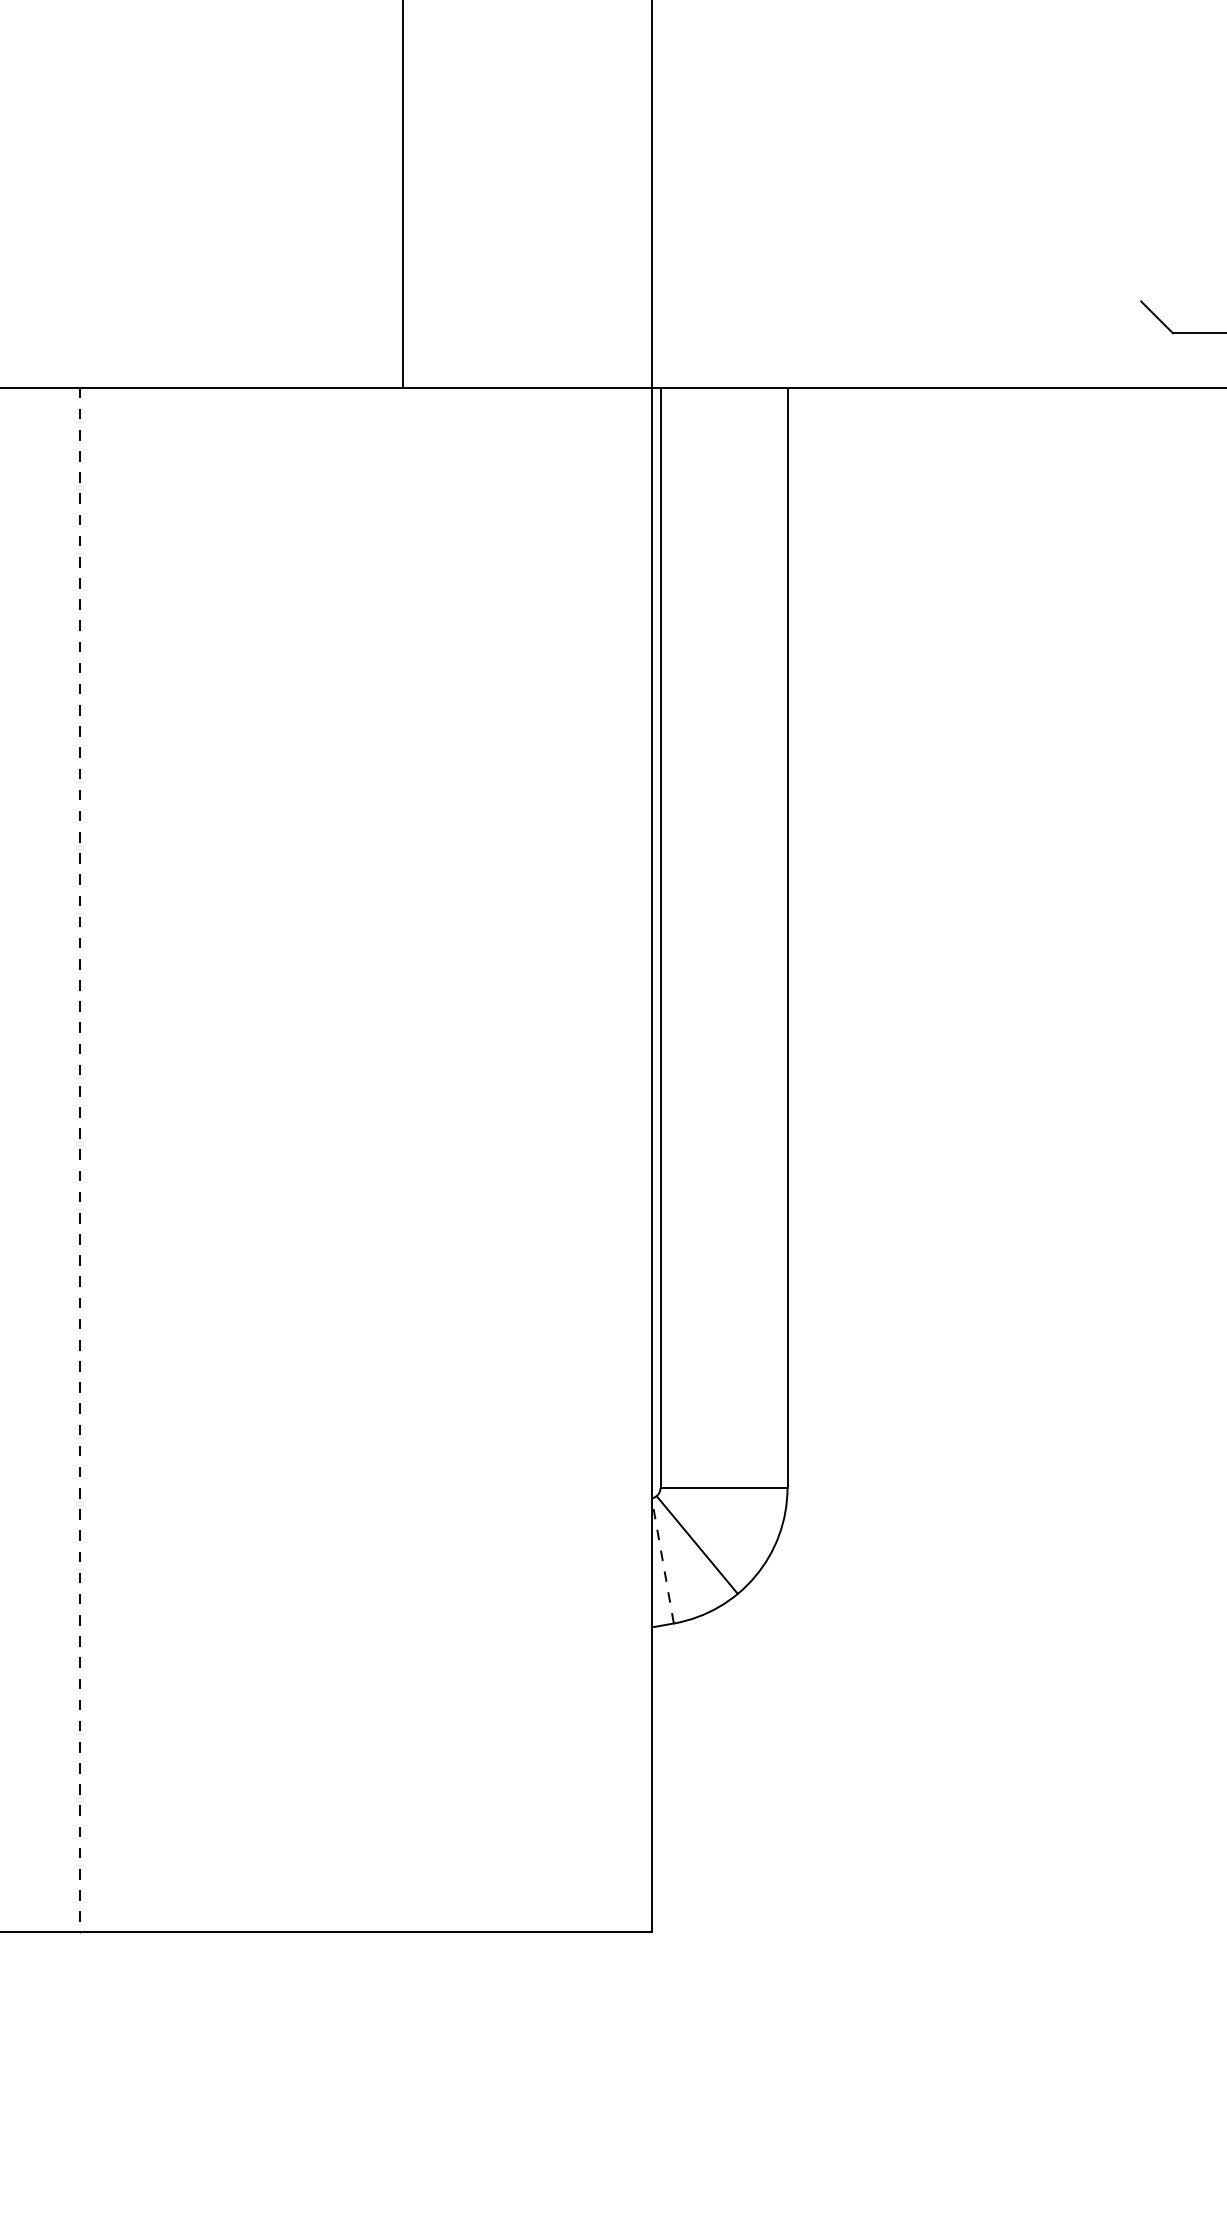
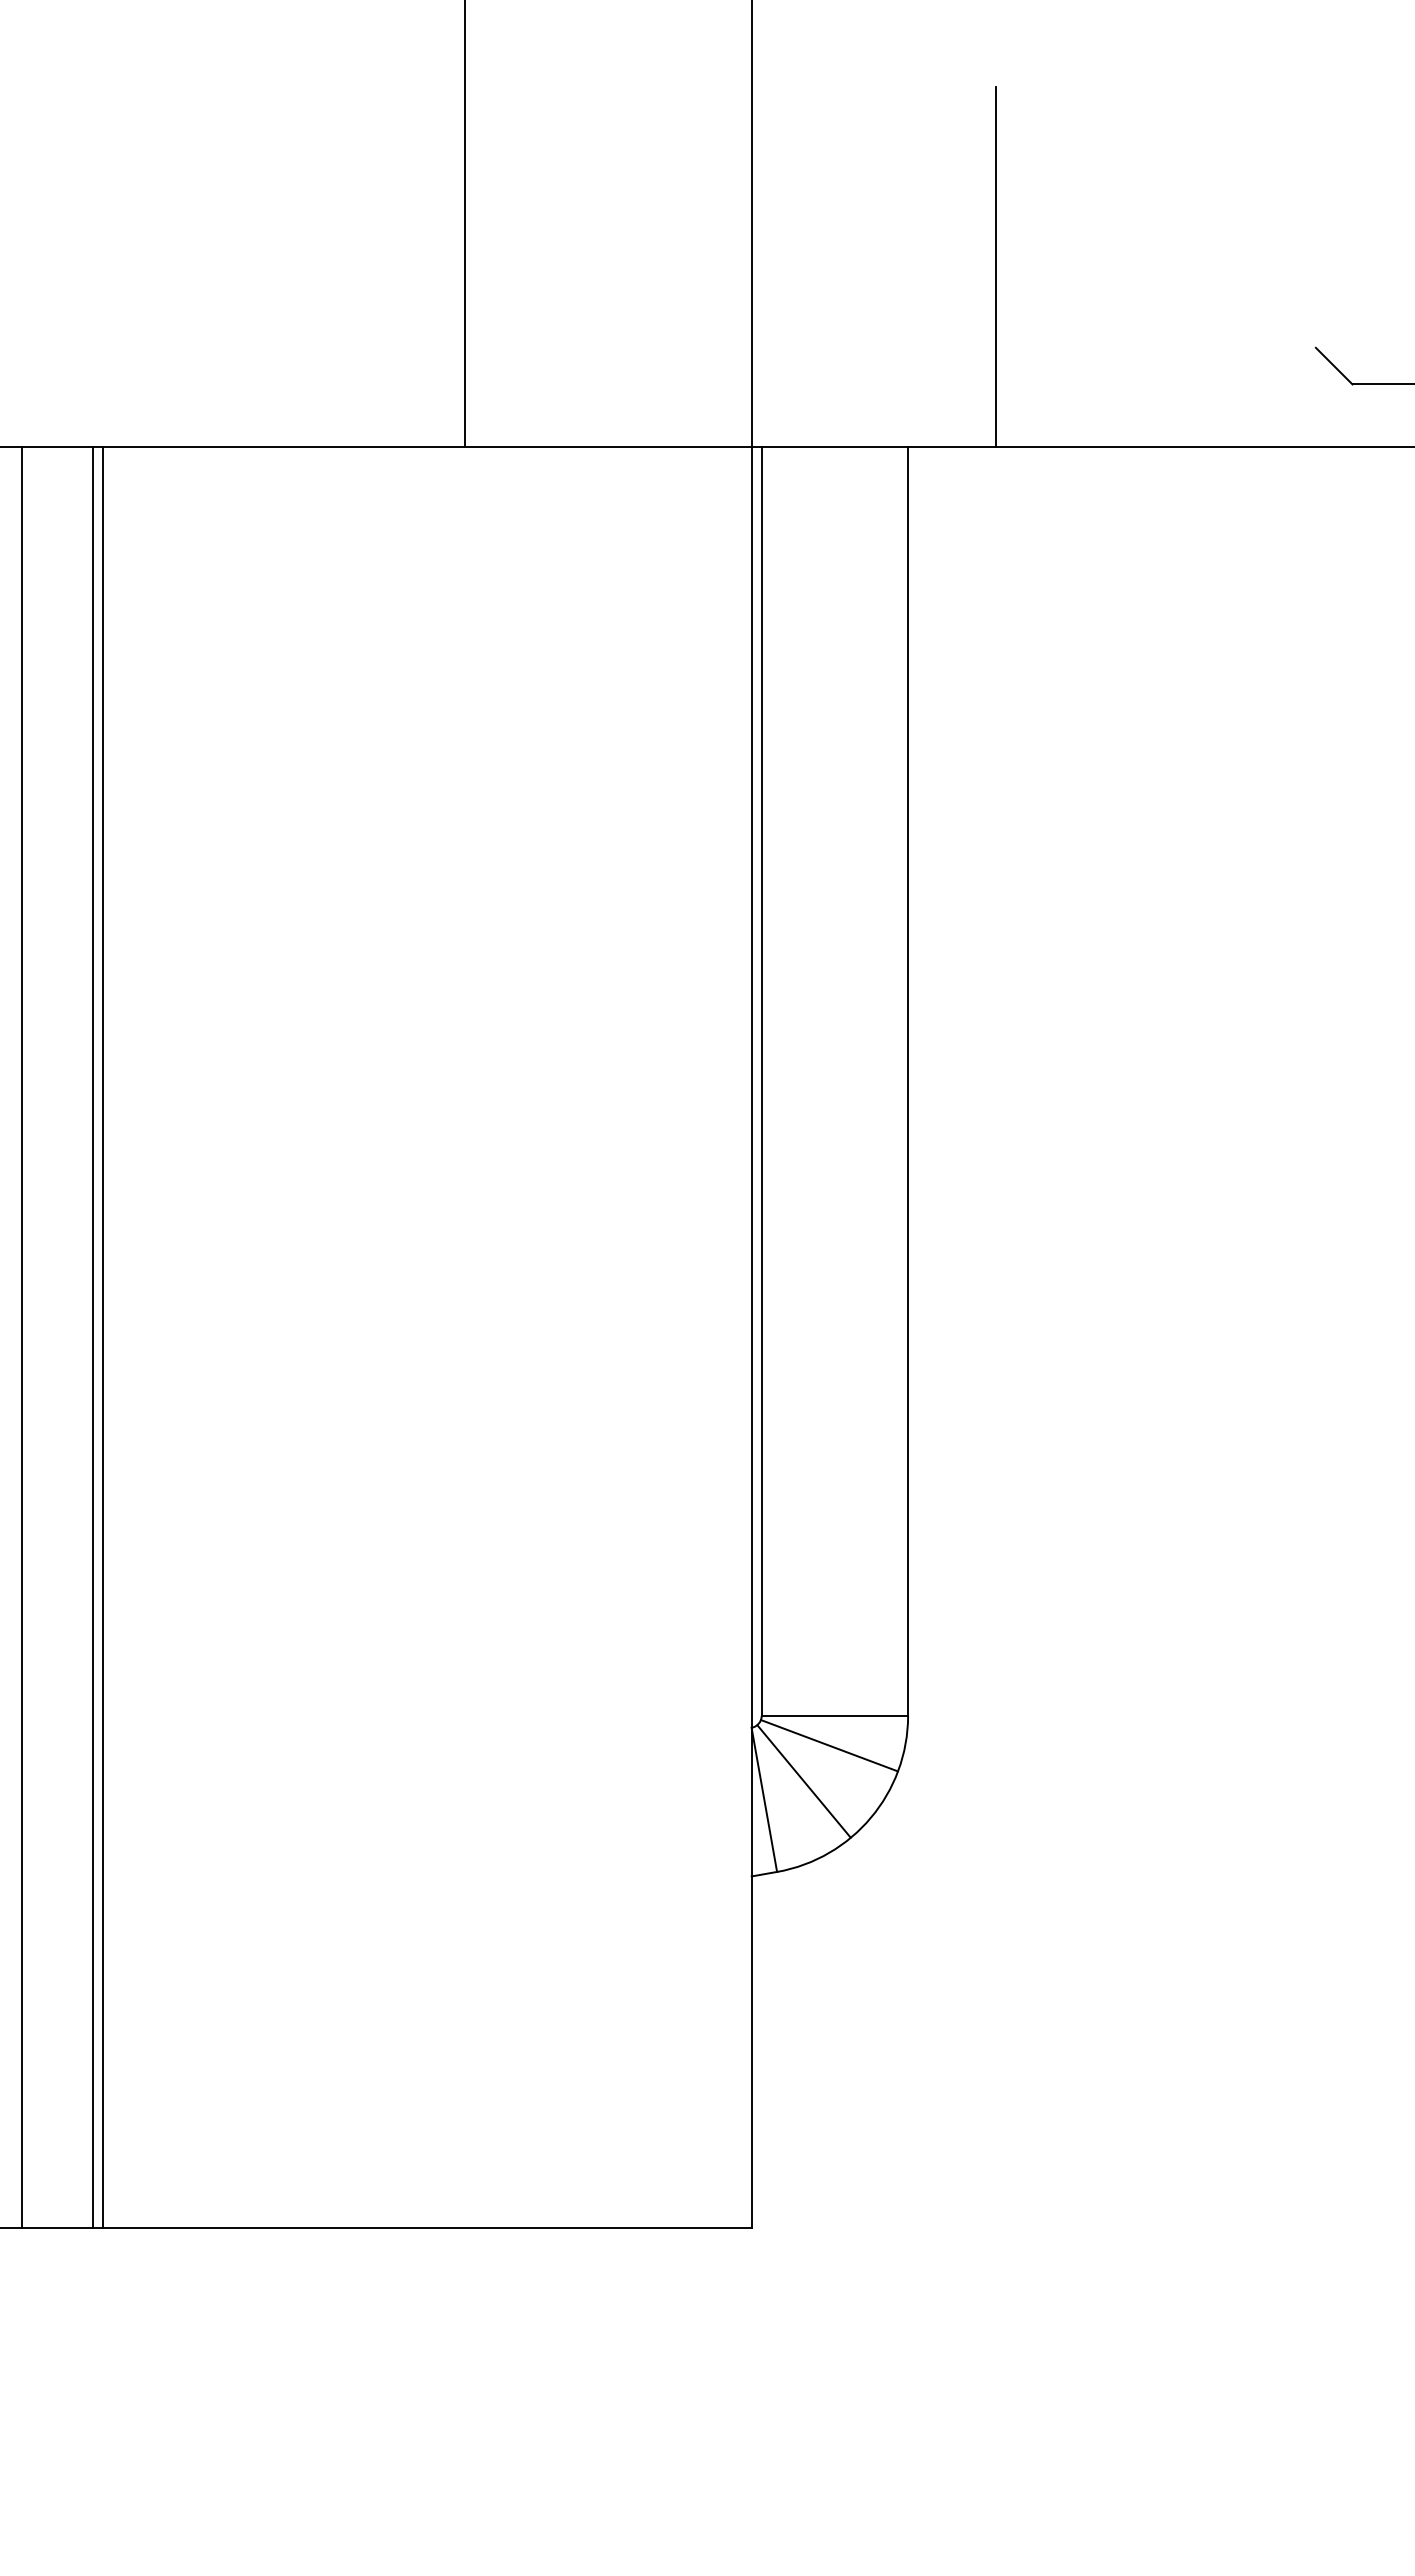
line: (863, 231) -> (995, 267), added
line: (18, 1159) -> (21, 1337), added
line: (88, 1159) -> (102, 1337), added
line: (80, 1160) -> (92, 1338), dashed -> solid
line: (718, 1513) -> (828, 1745), added
line: (662, 1560) -> (764, 1799), dashed -> solid

